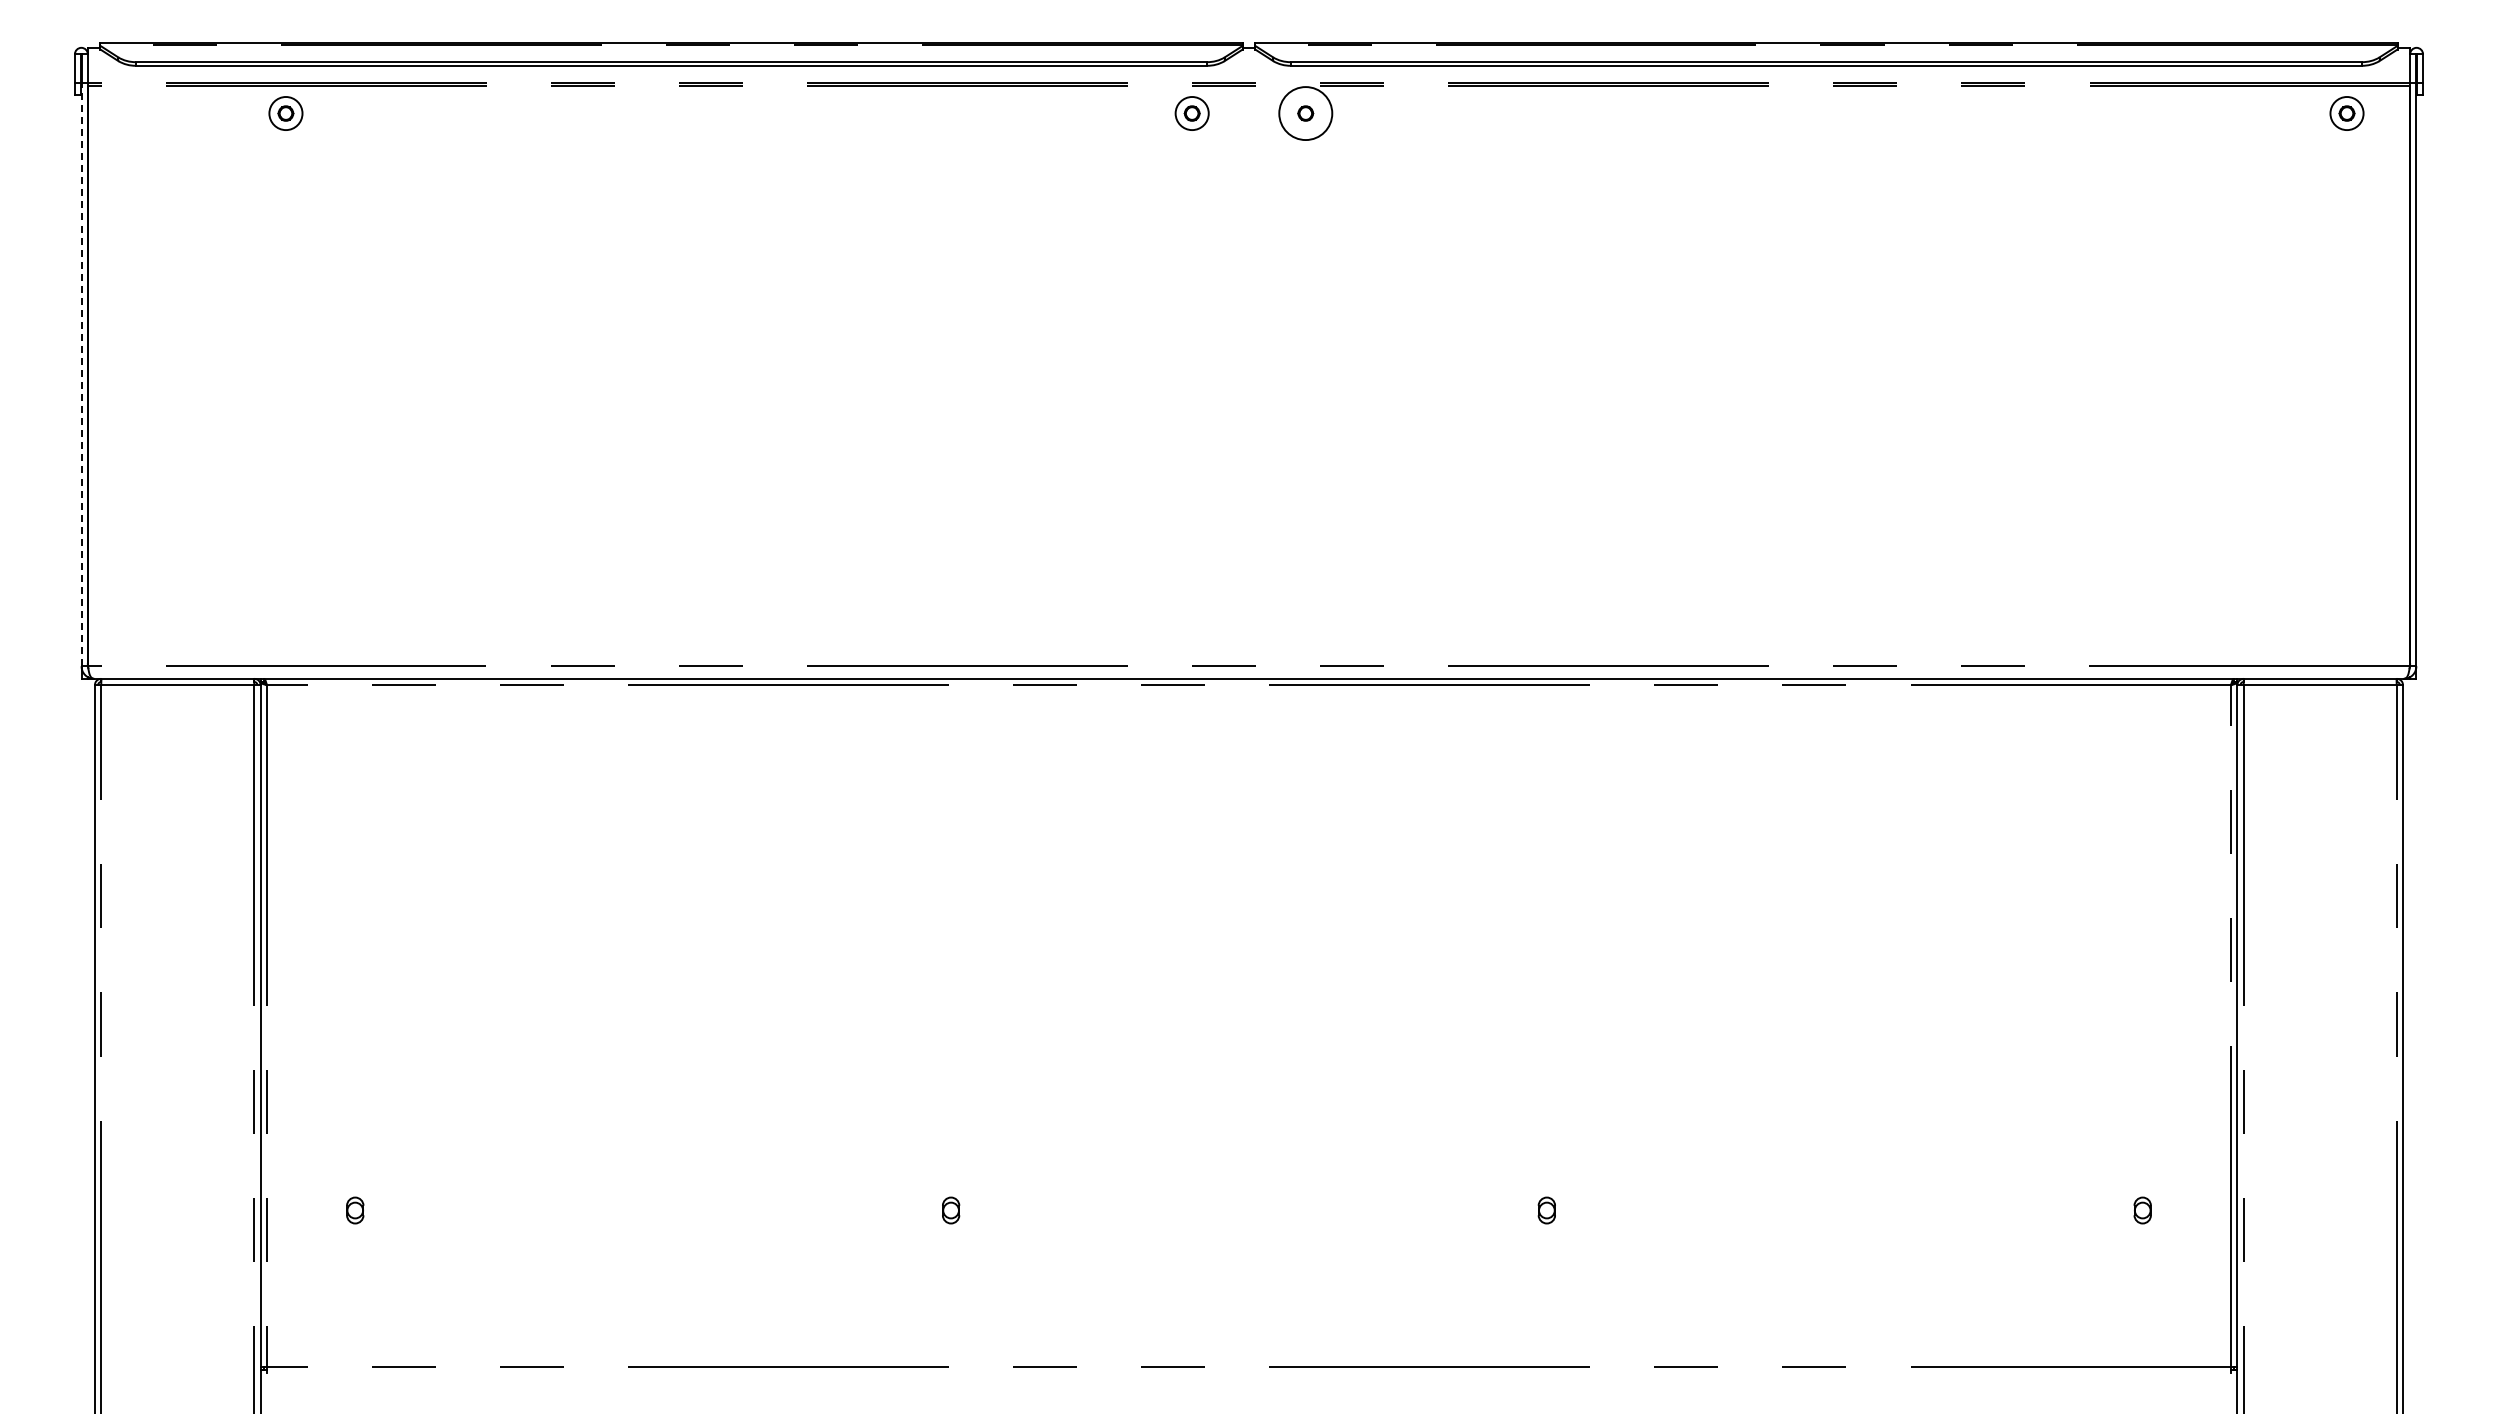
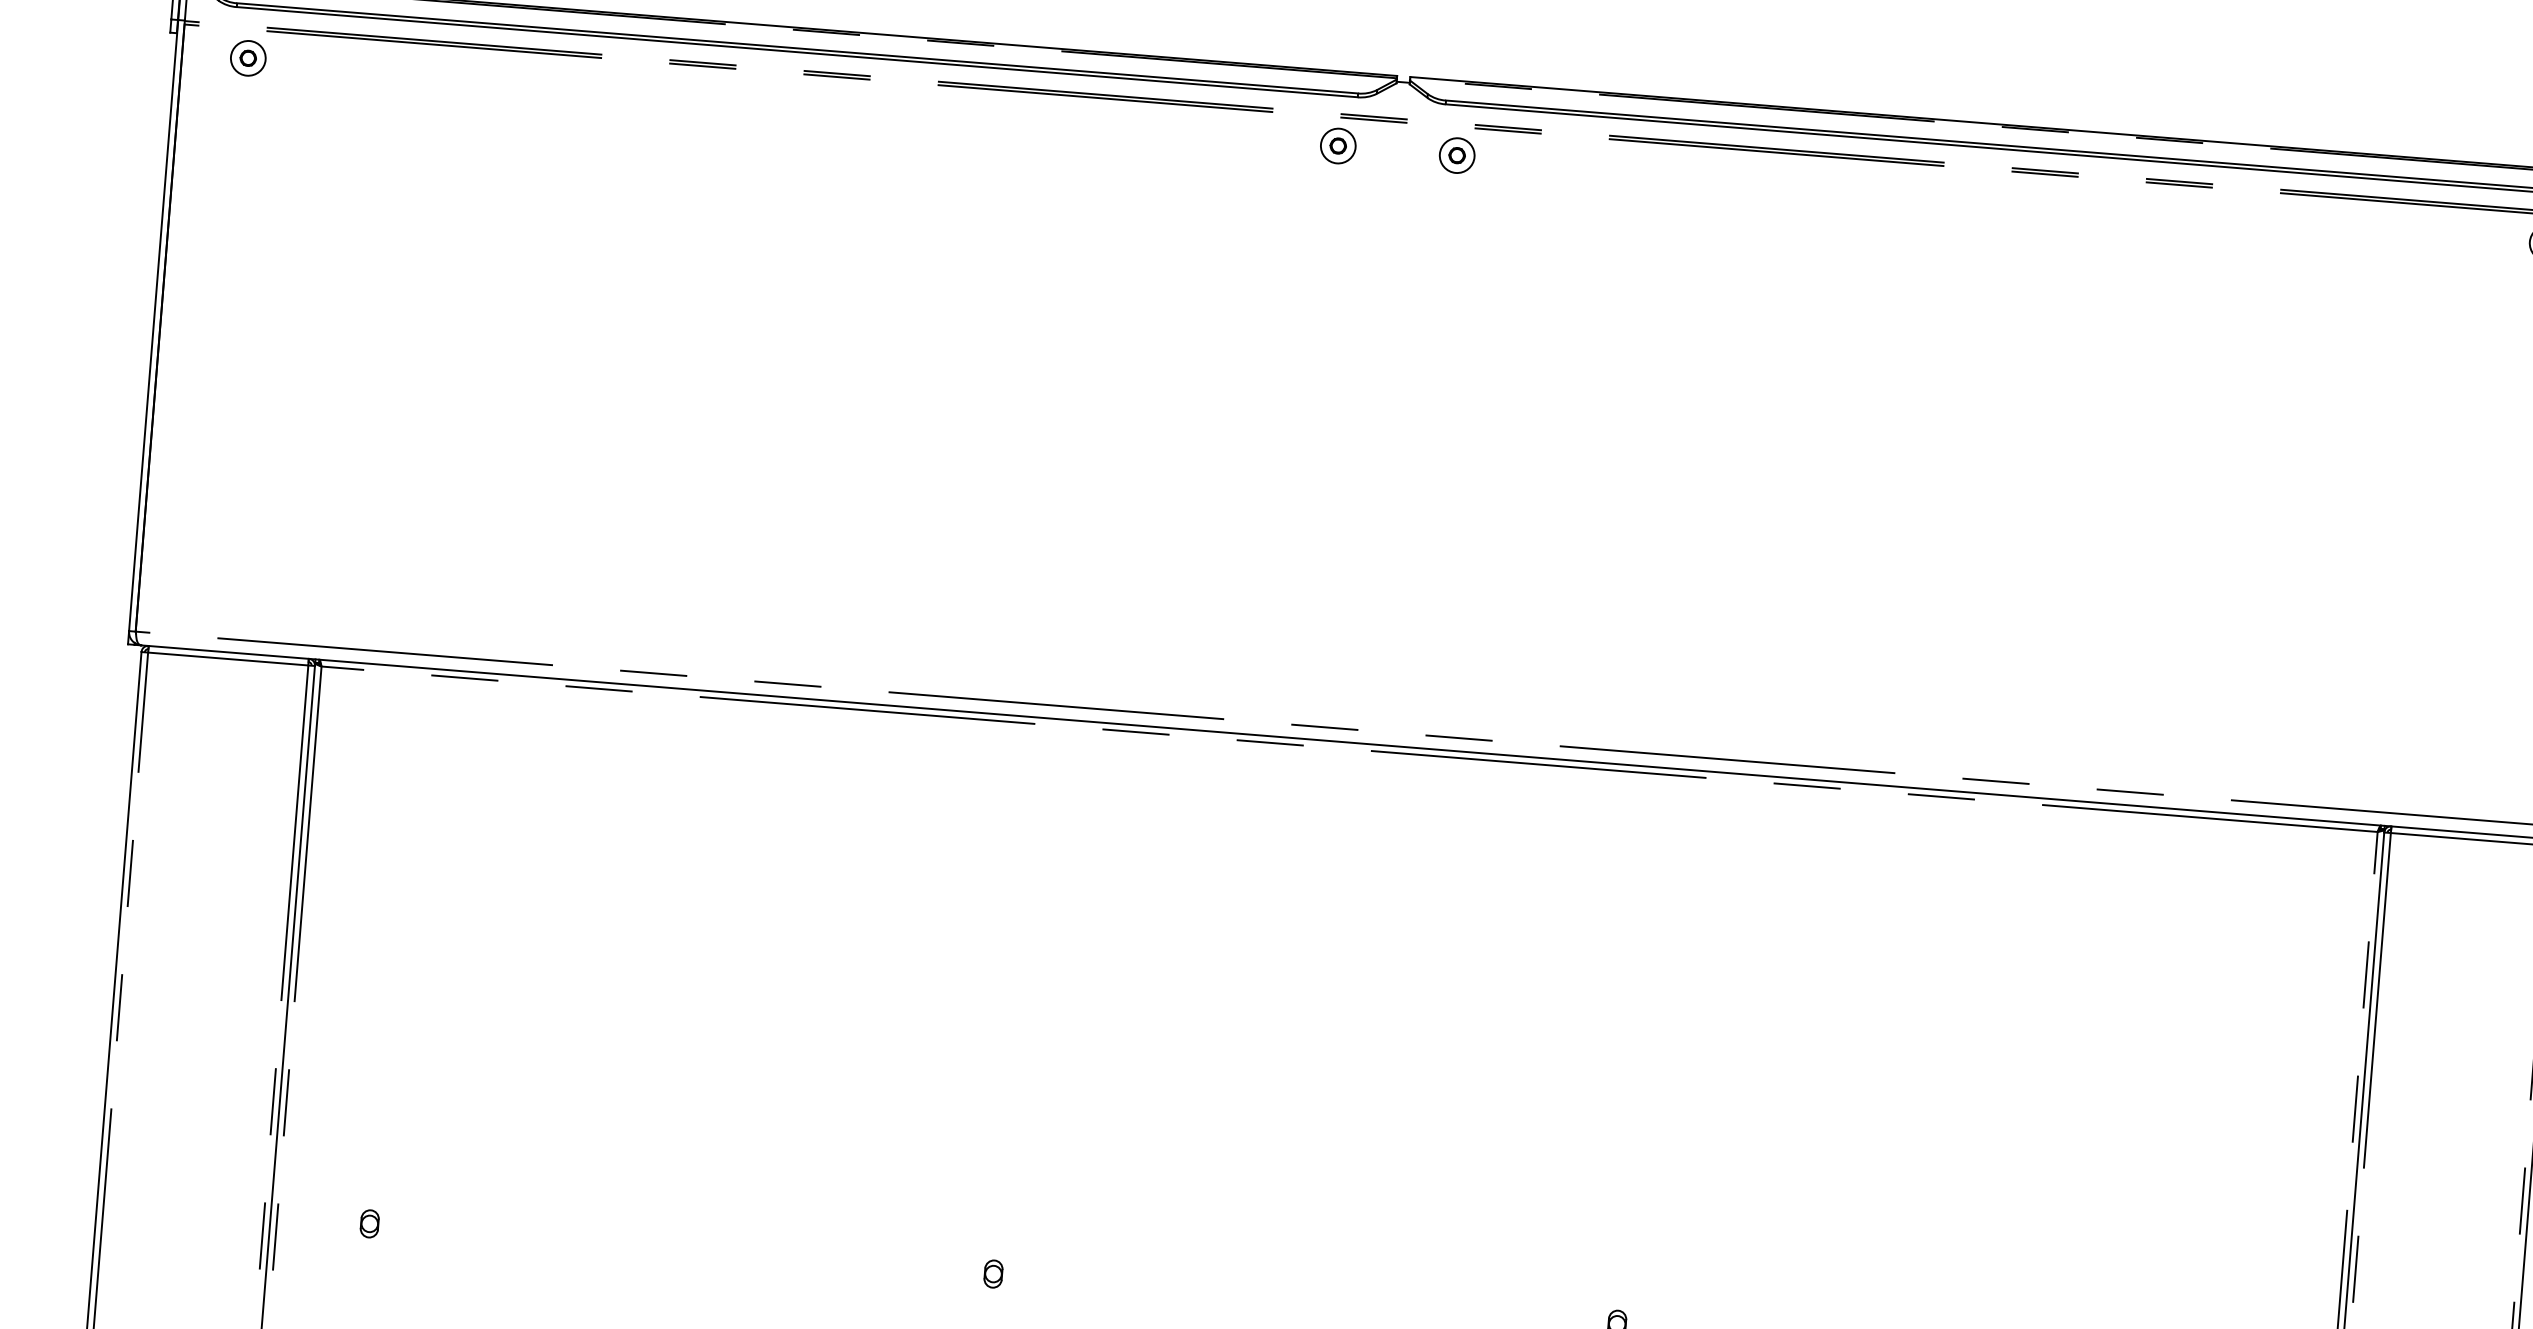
part: (285, 113) -> (247, 58), moved
circle: (1305, 113) -> (1456, 155), size x0.62
line: (81, 374) -> (153, 325), dashed -> solid

